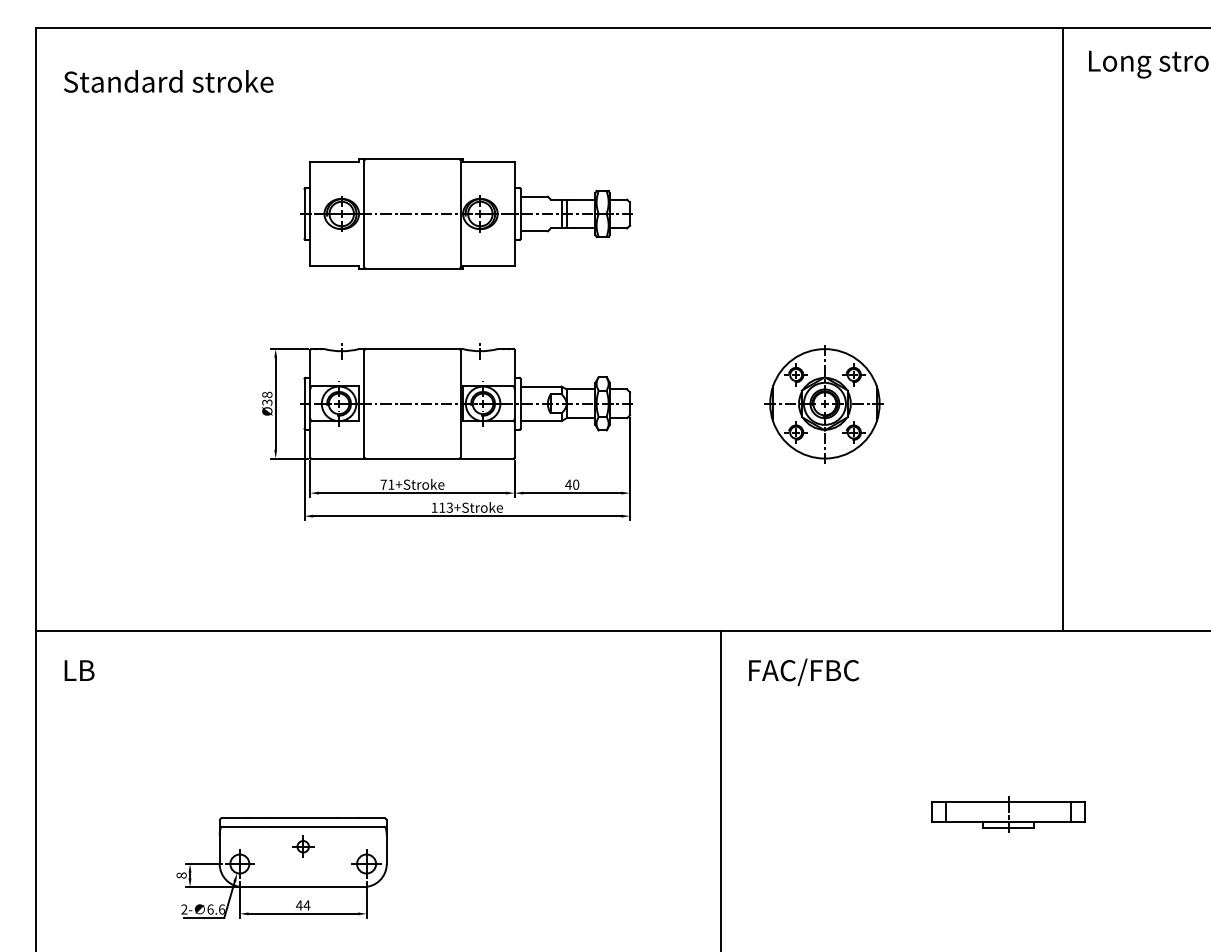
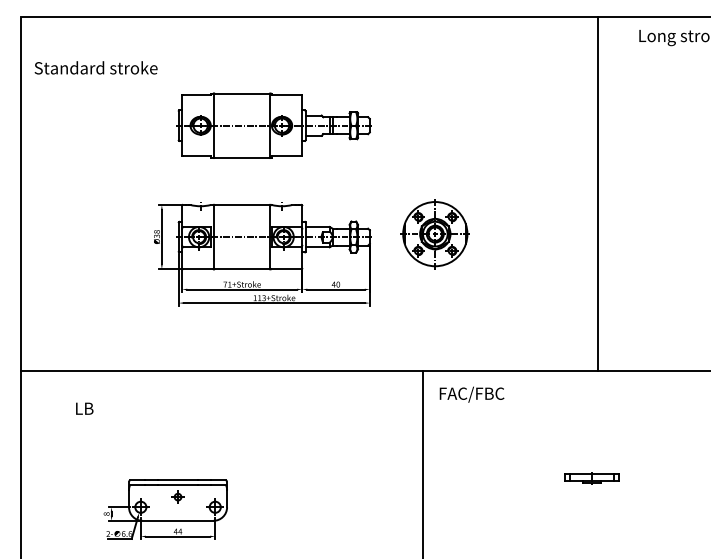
text: (167, 80) -> (95, 67), moved
line: (1062, 329) -> (597, 193), moved
part: (823, 404) -> (434, 234), moved
text: (79, 670) -> (84, 408), moved
part: (1007, 813) -> (591, 477), size x0.6

